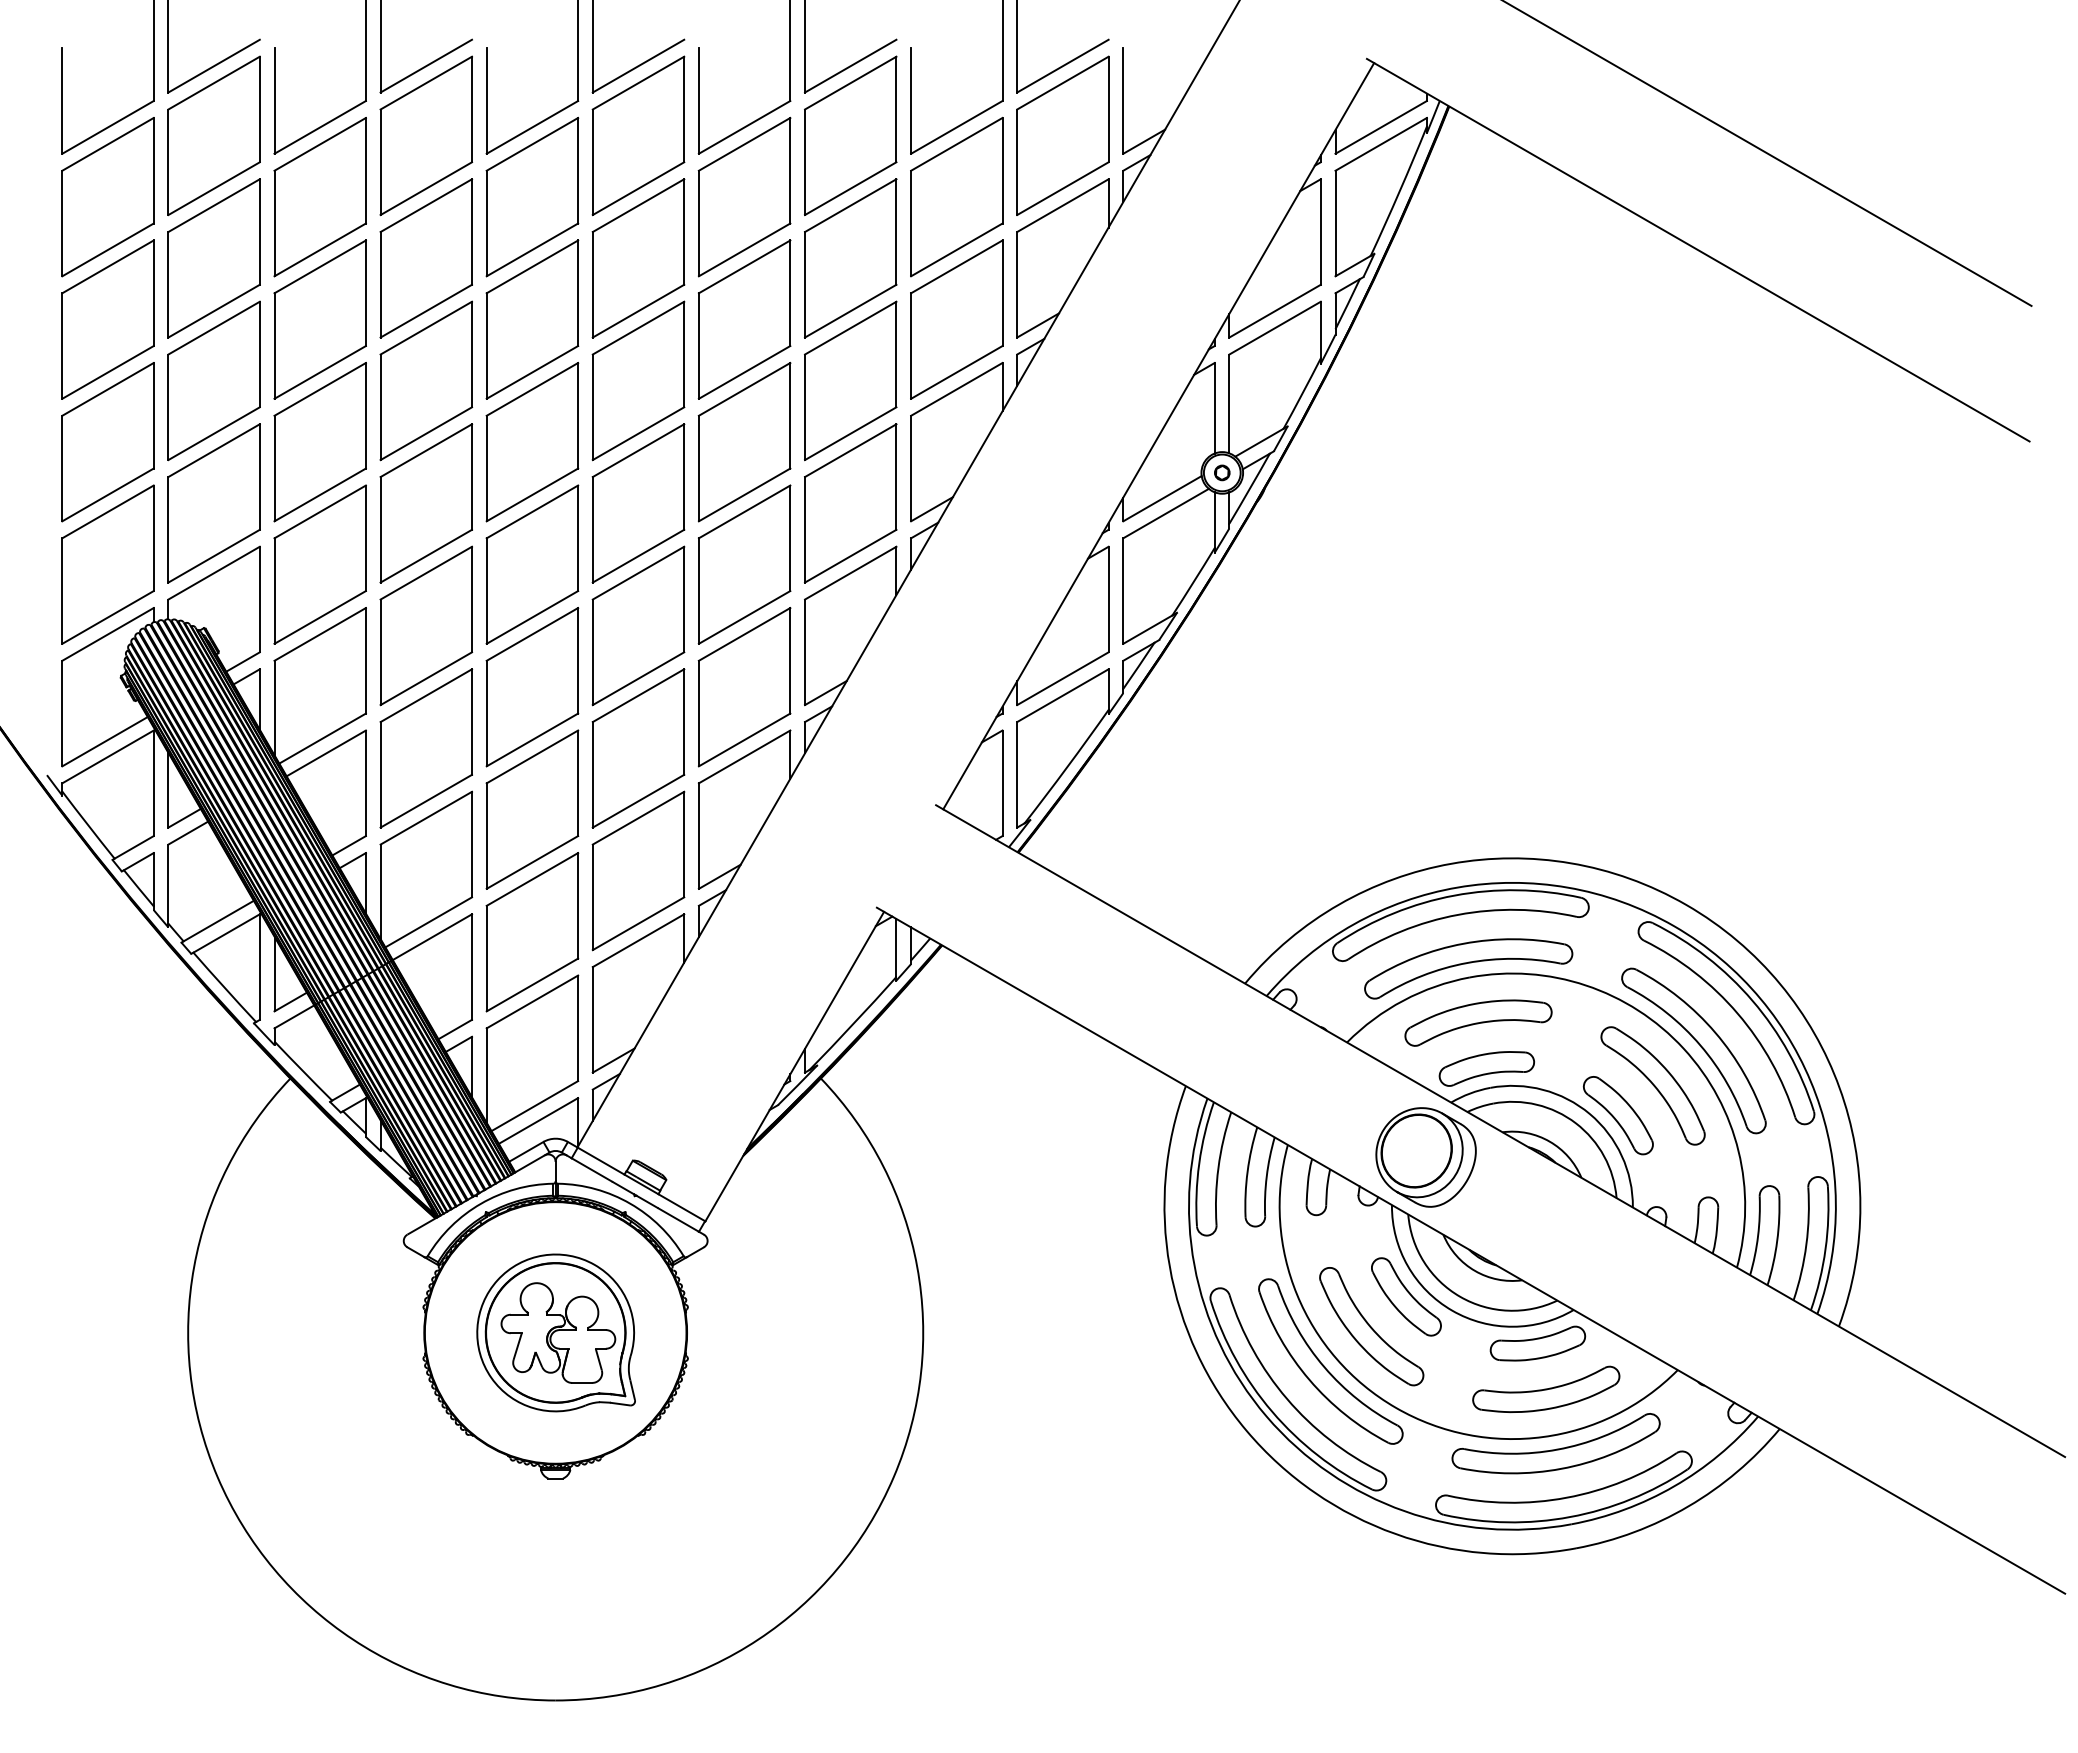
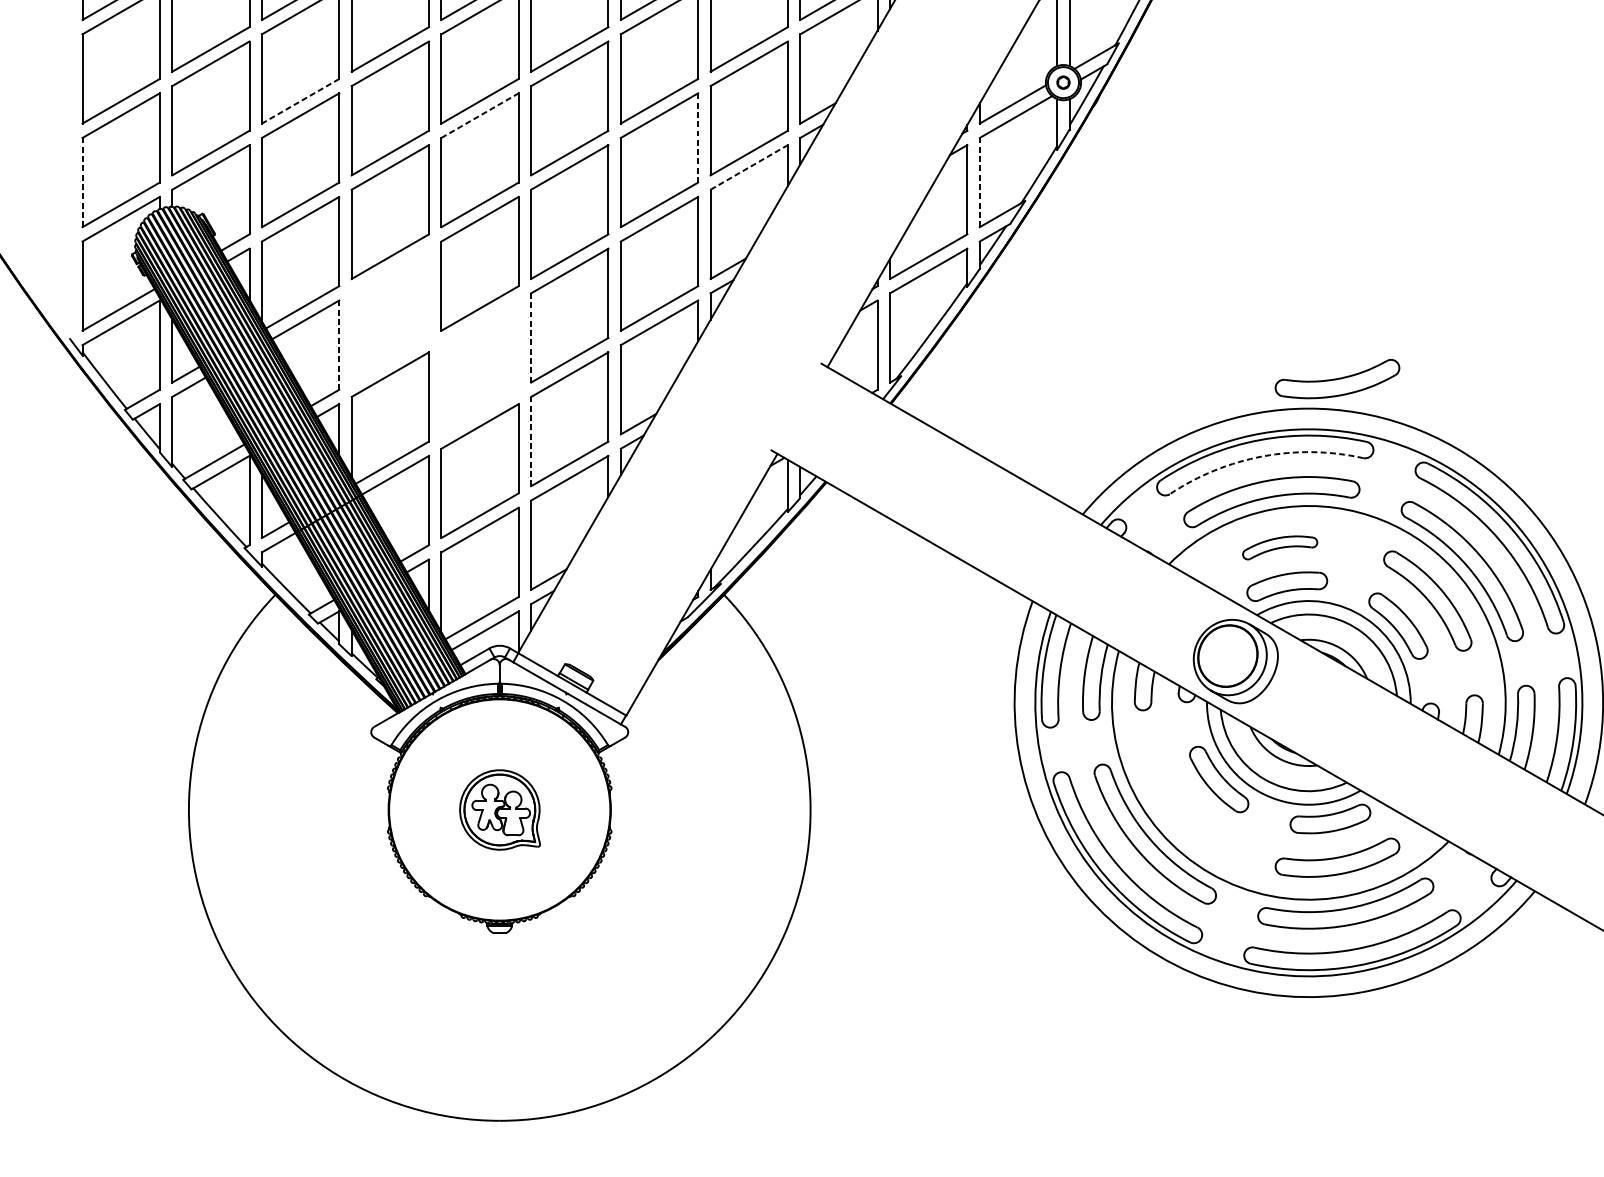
line: (320, 494) -> (300, 100), solid -> dashed
line: (532, 511) -> (480, 115), solid -> dashed
line: (790, 538) -> (698, 138), solid -> dashed
line: (850, 573) -> (749, 167), solid -> dashed
line: (62, 591) -> (82, 182), solid -> dashed
line: (1123, 591) -> (979, 182), solid -> dashed
part: (426, 748) -> (390, 315), removed
line: (592, 774) -> (530, 337), solid -> dashed
line: (365, 783) -> (338, 345), solid -> dashed
part: (532, 809) -> (480, 367), removed
part: (1546, 822) -> (1337, 378), added
line: (592, 897) -> (530, 441), solid -> dashed
arc: (1458, 914) -> (1263, 456), solid -> dashed
part: (1478, 1022) -> (1280, 547), size x0.6
part: (1371, 1326) -> (1189, 804), removed
part: (555, 1332) -> (499, 809), size x0.6

